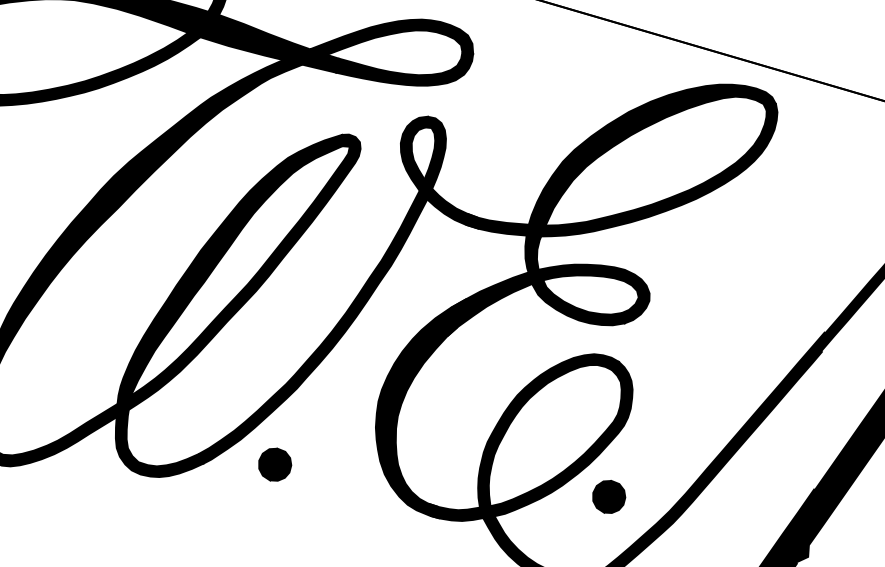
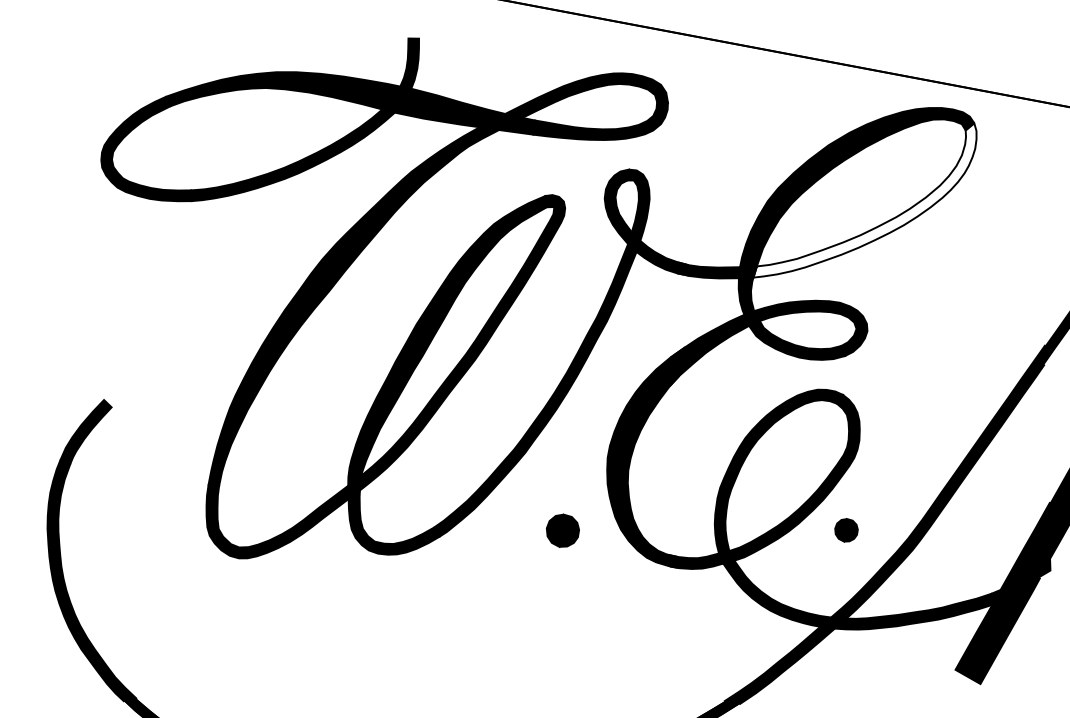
fill: (659, 170) -> (864, 200), removed
part: (274, 464) -> (562, 530), moved
part: (609, 497) -> (846, 530), size x0.7

